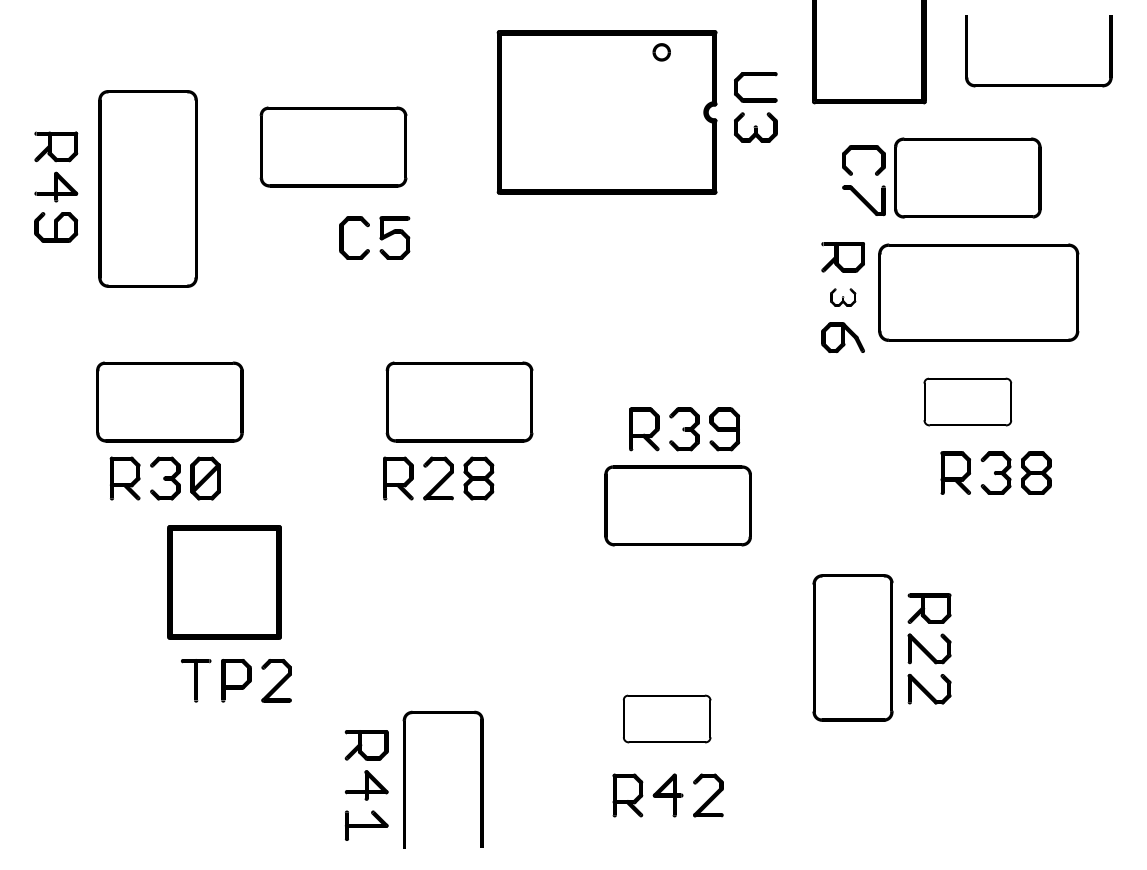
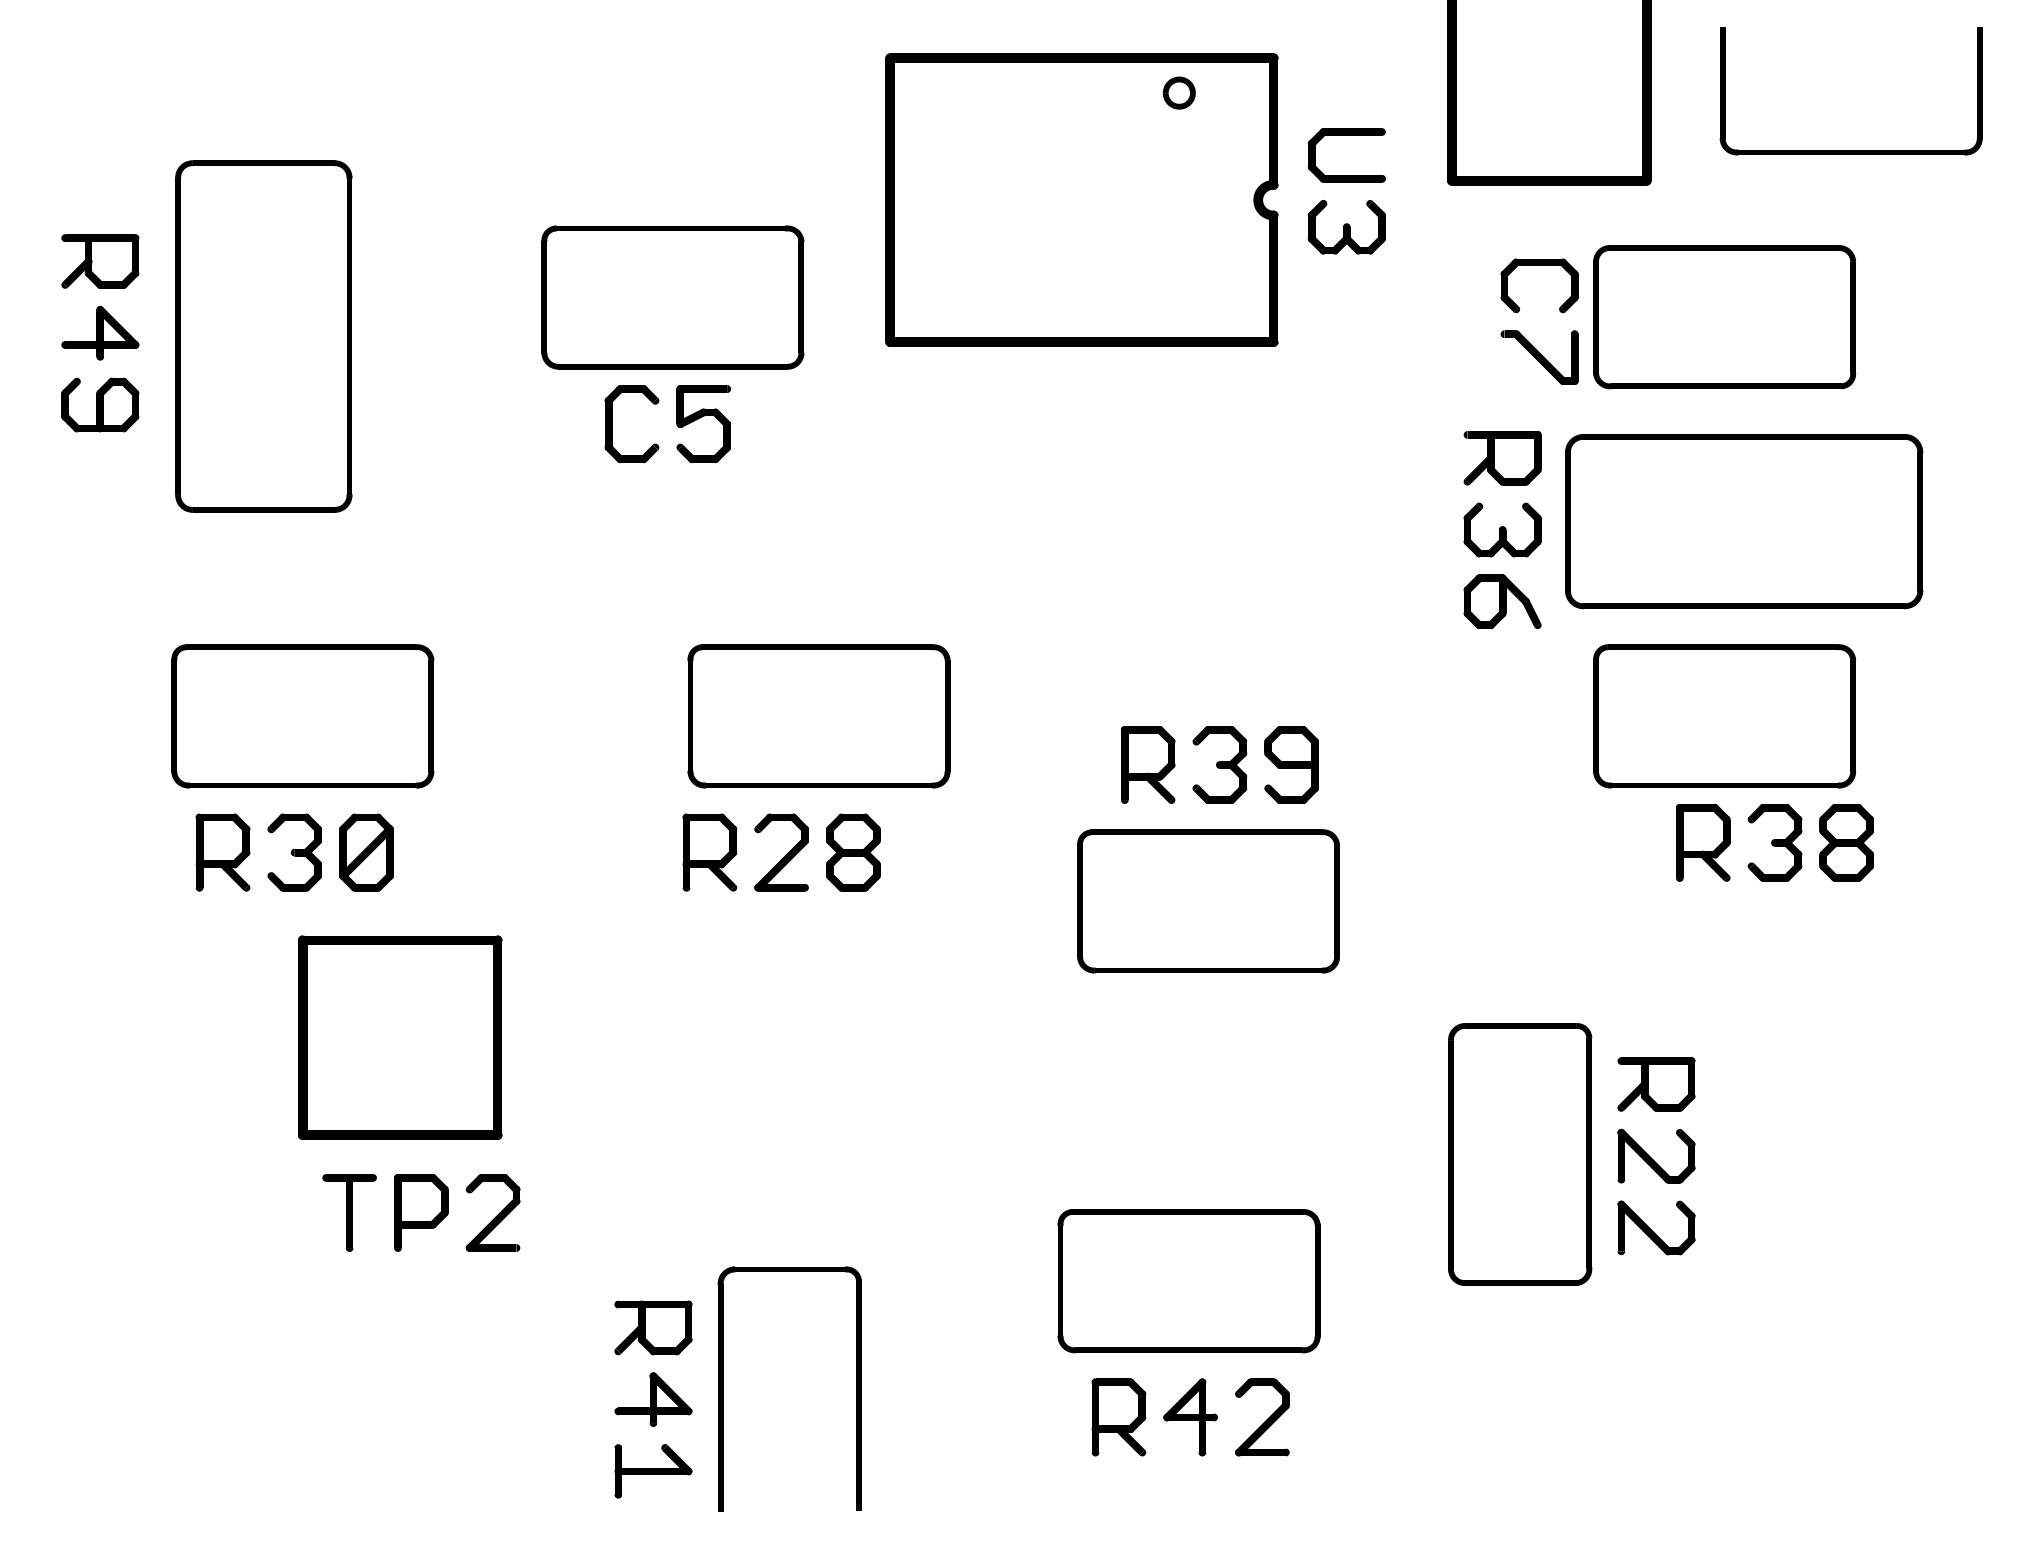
part: (333, 146) -> (672, 296), moved
part: (842, 297) -> (1501, 529), size x1.67
part: (967, 401) -> (1724, 715), size x1.67
part: (666, 718) -> (1187, 1280), size x1.67

